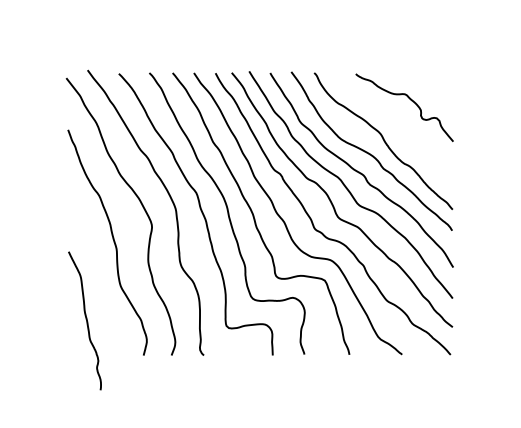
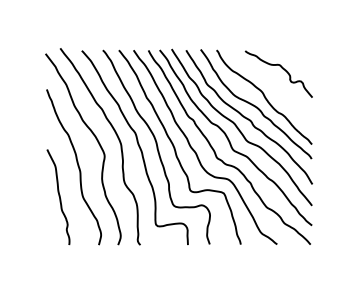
curve: (85, 319) -> (58, 196), moved

